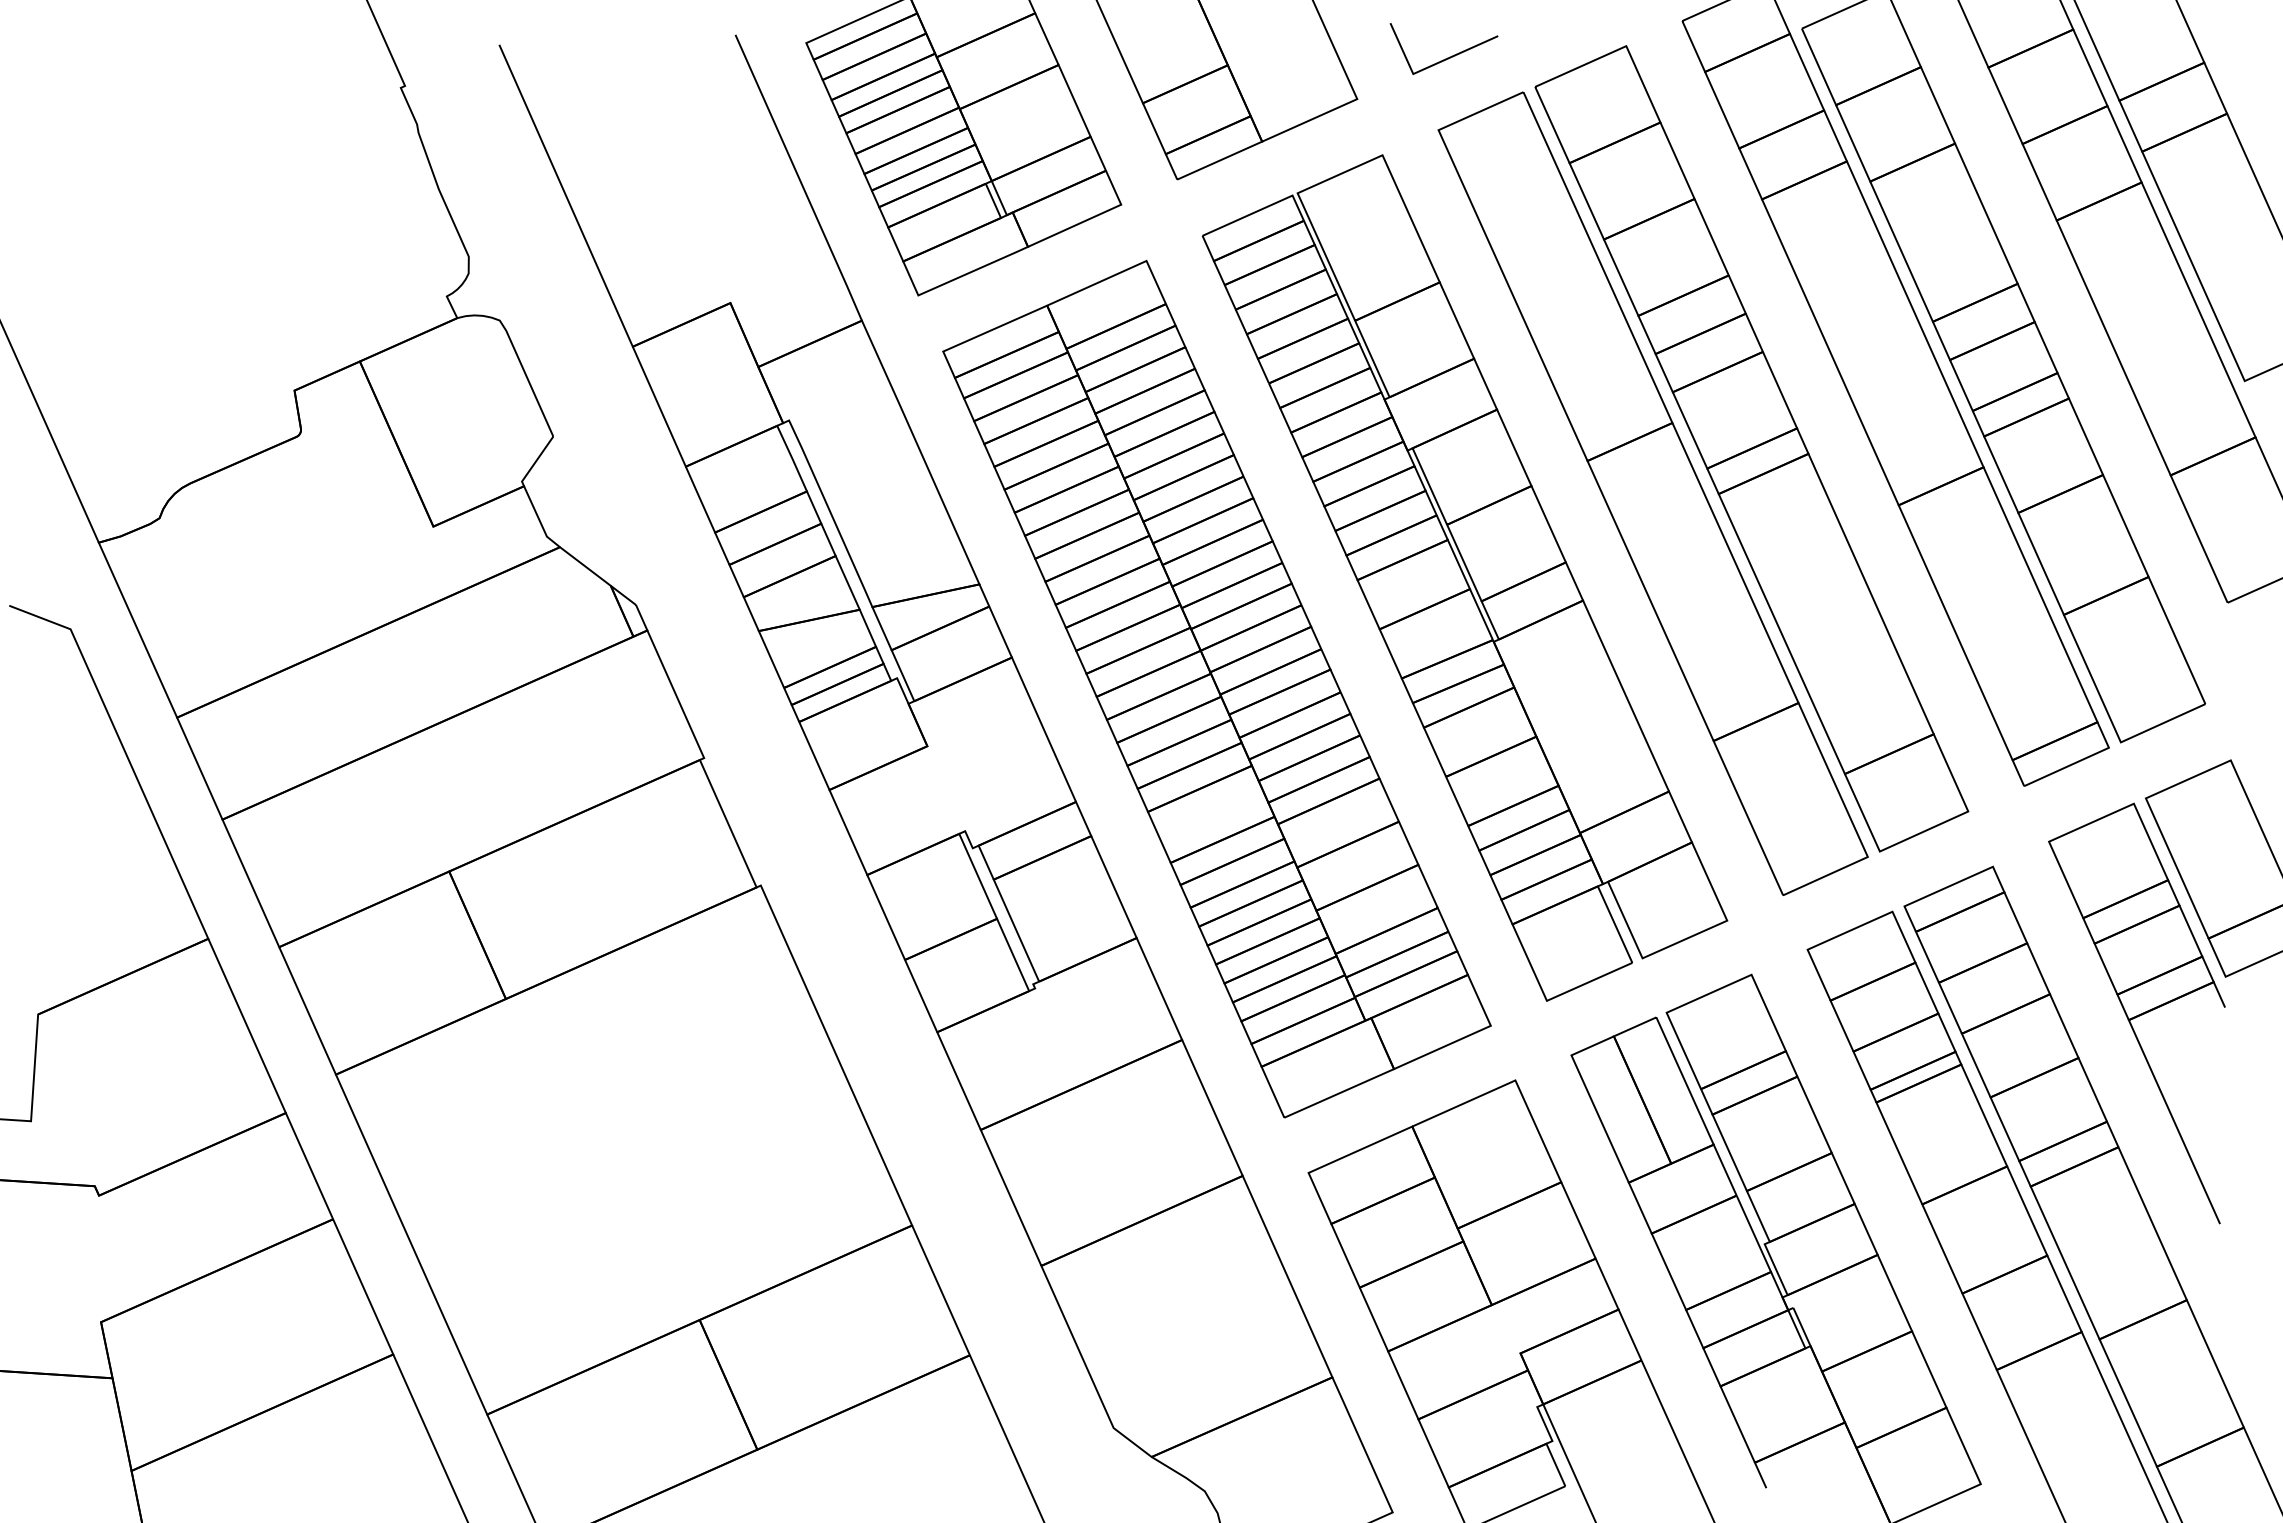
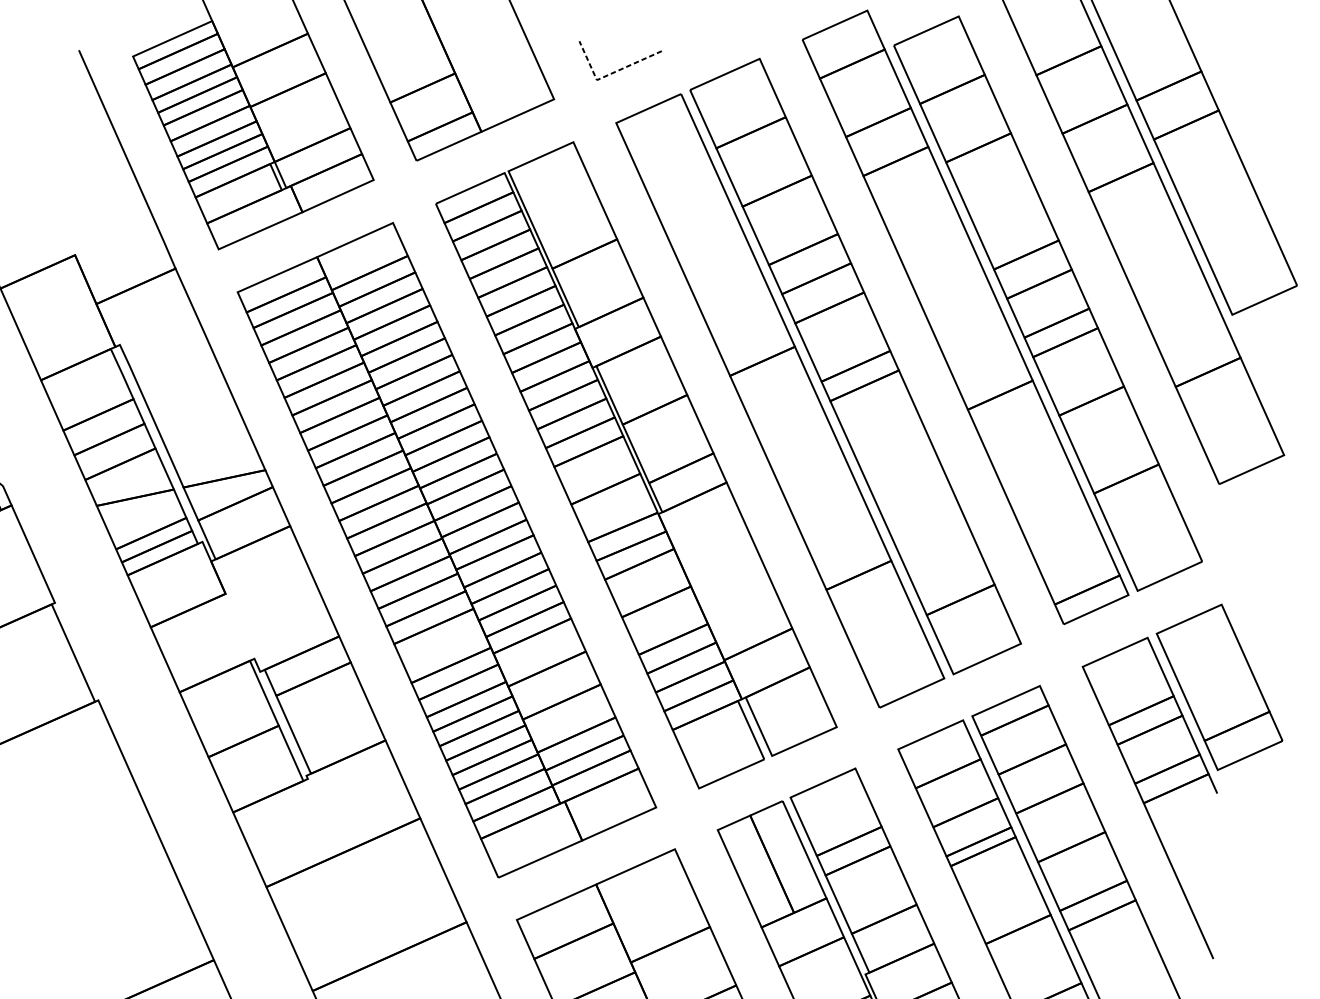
line: (1429, 66) -> (609, 74), solid -> dashed

